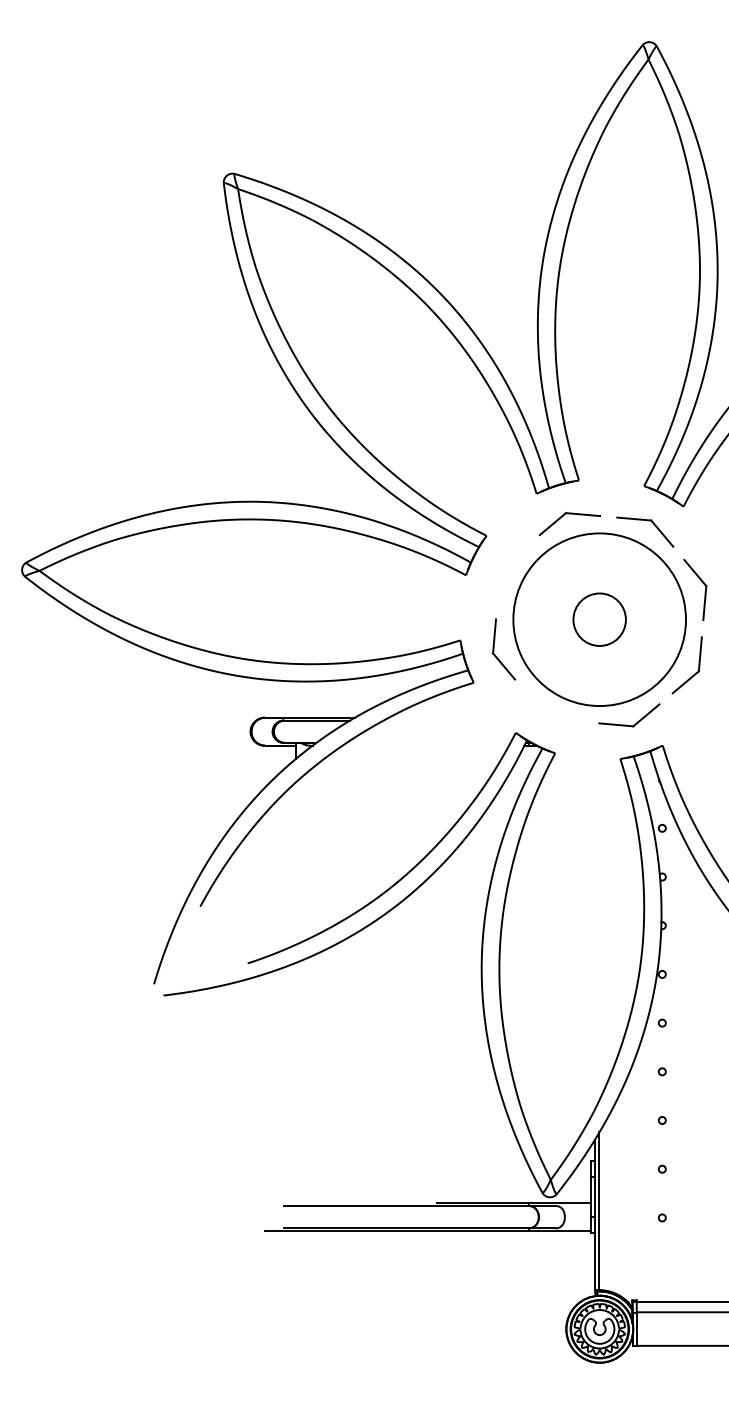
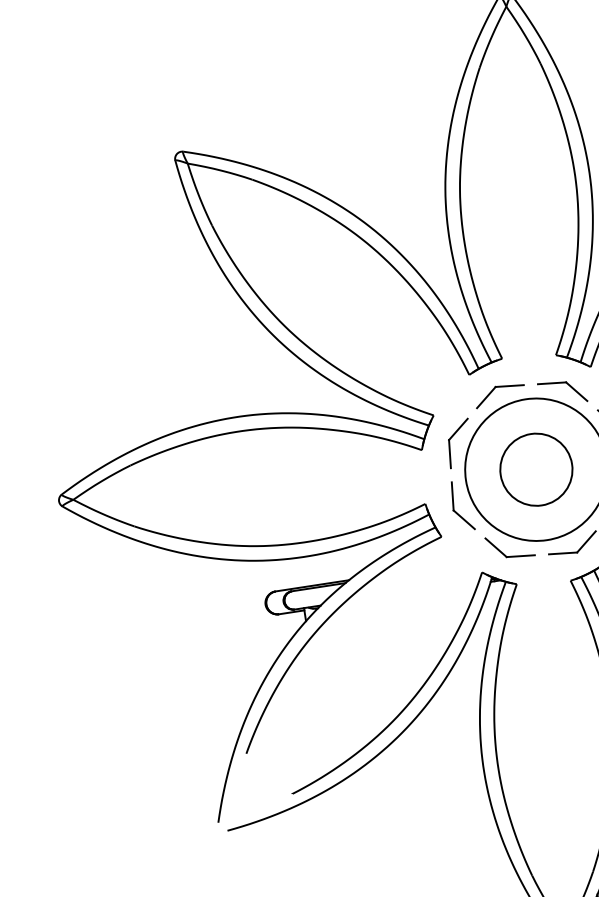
part: (501, 571) -> (450, 442), added
circle: (599, 619) -> (536, 469), size x1.67
part: (554, 718) -> (511, 555), added

